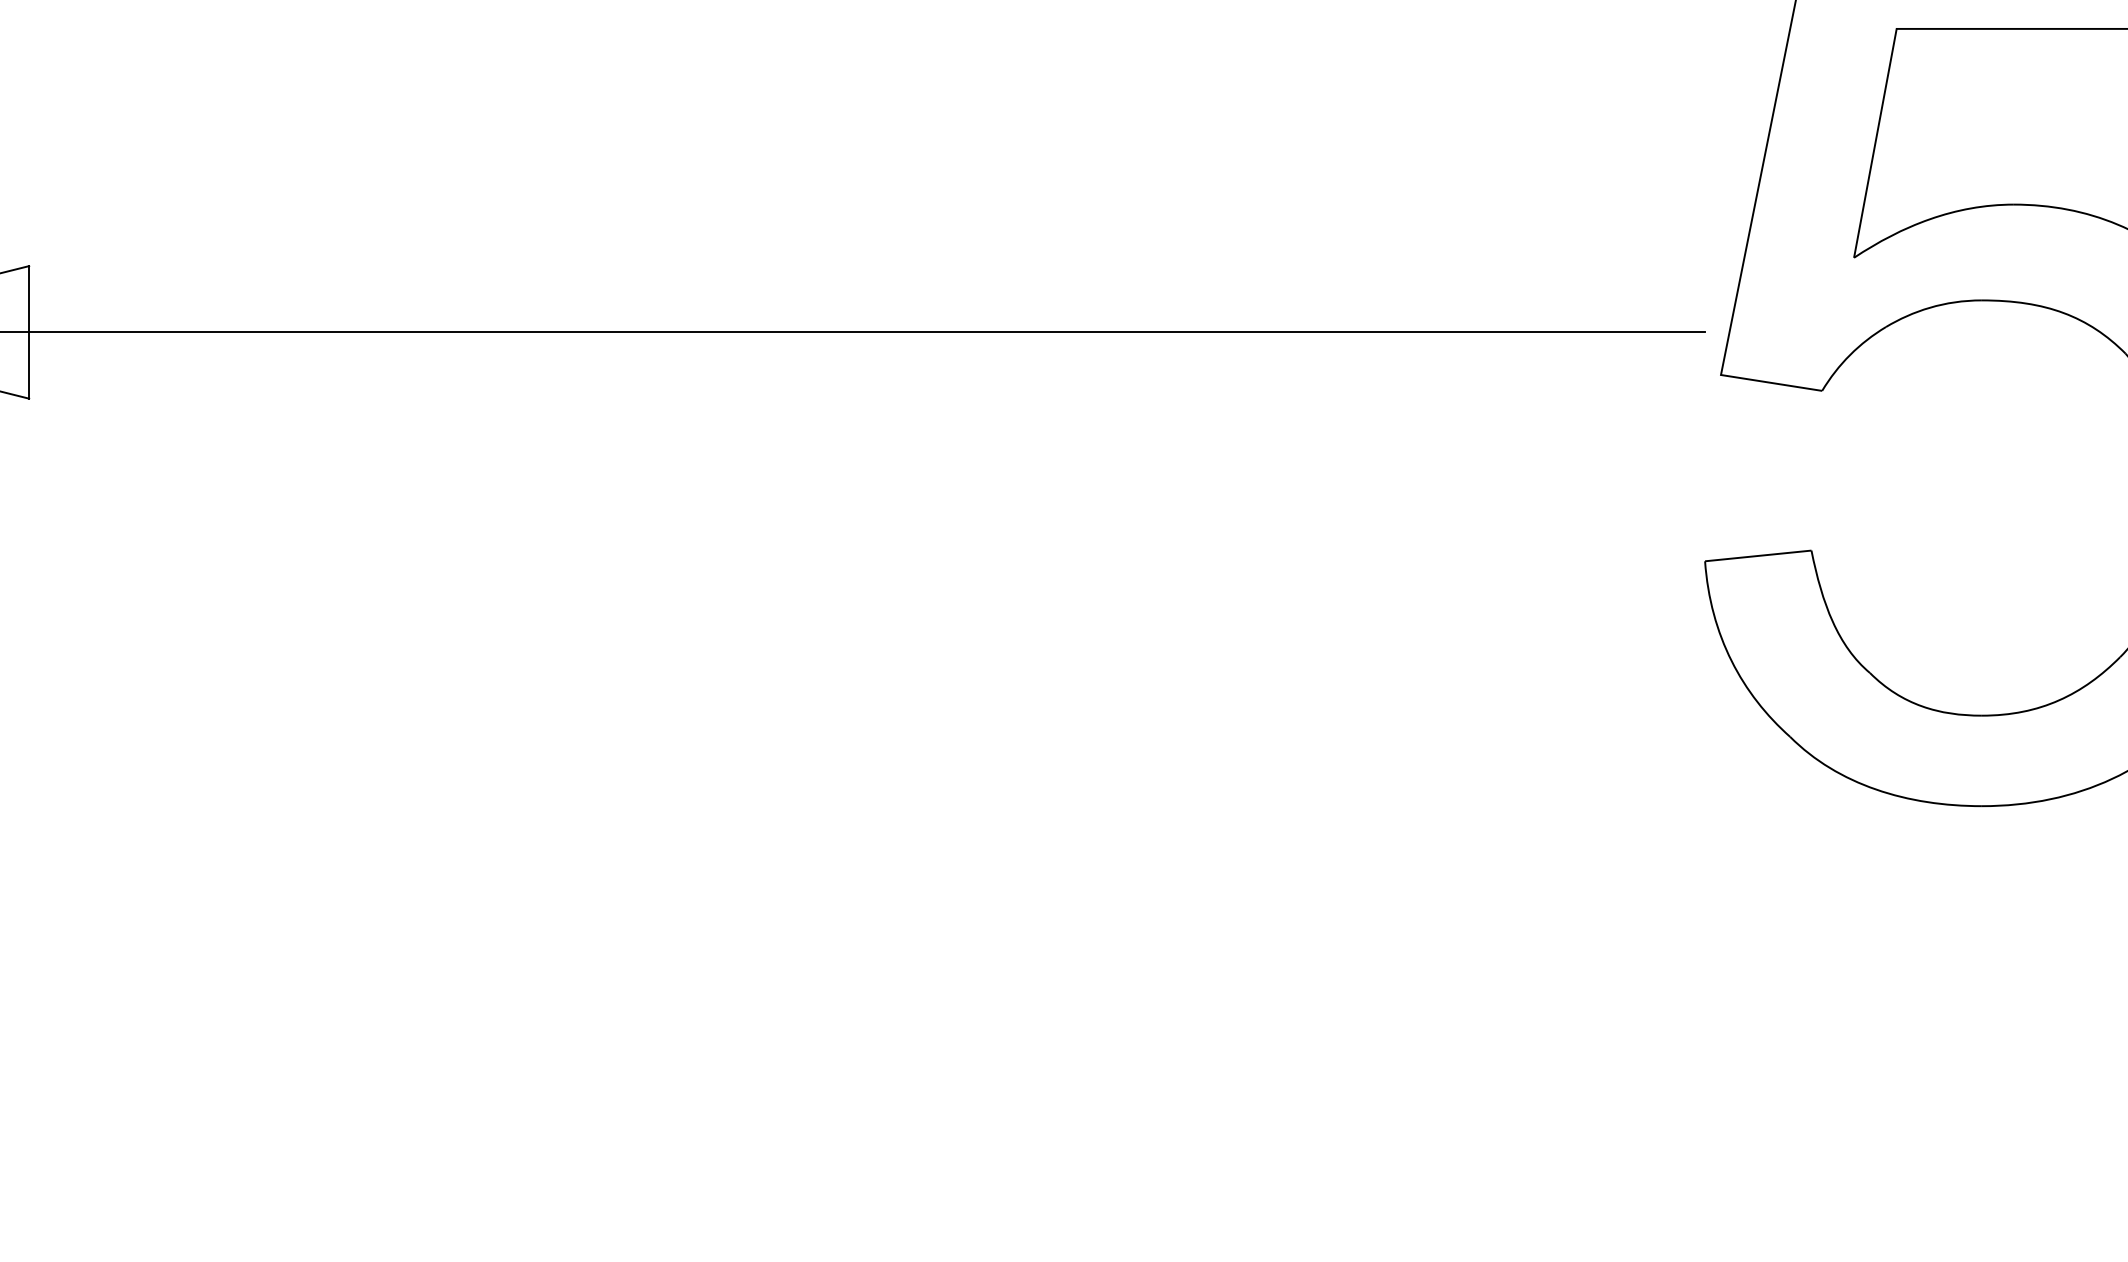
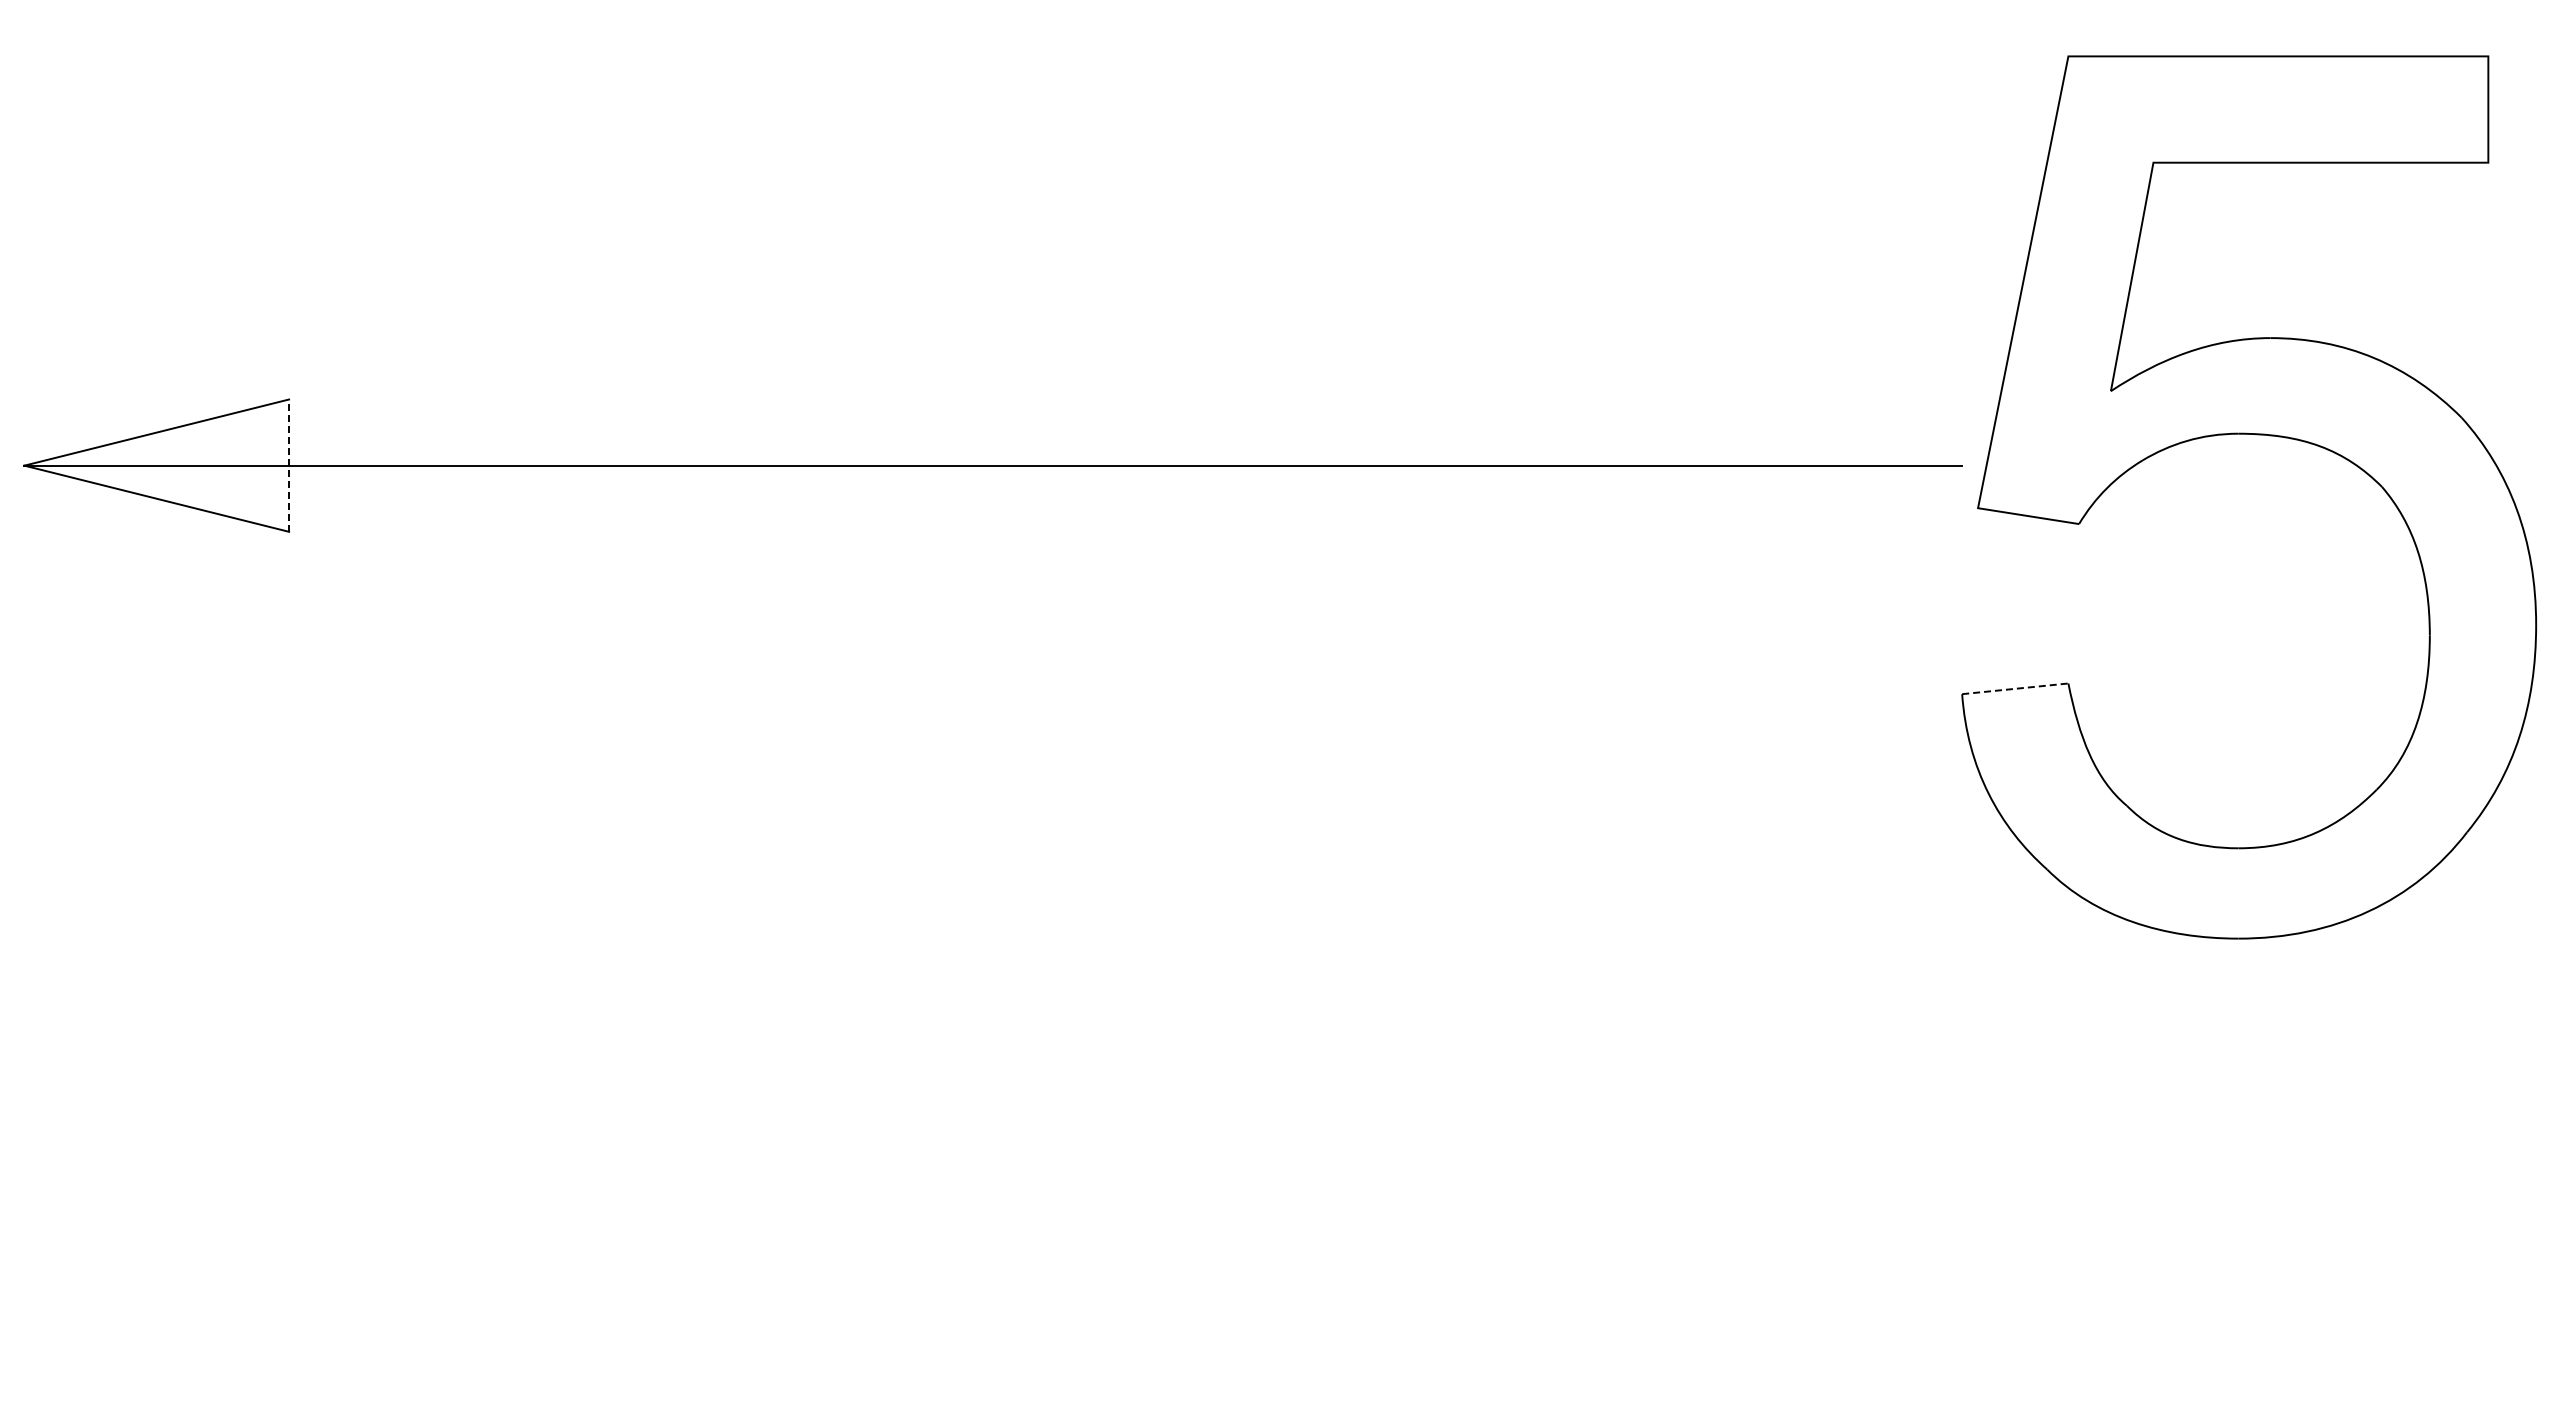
line: (29, 332) -> (289, 465), solid -> dashed
line: (1758, 555) -> (2015, 688), solid -> dashed

